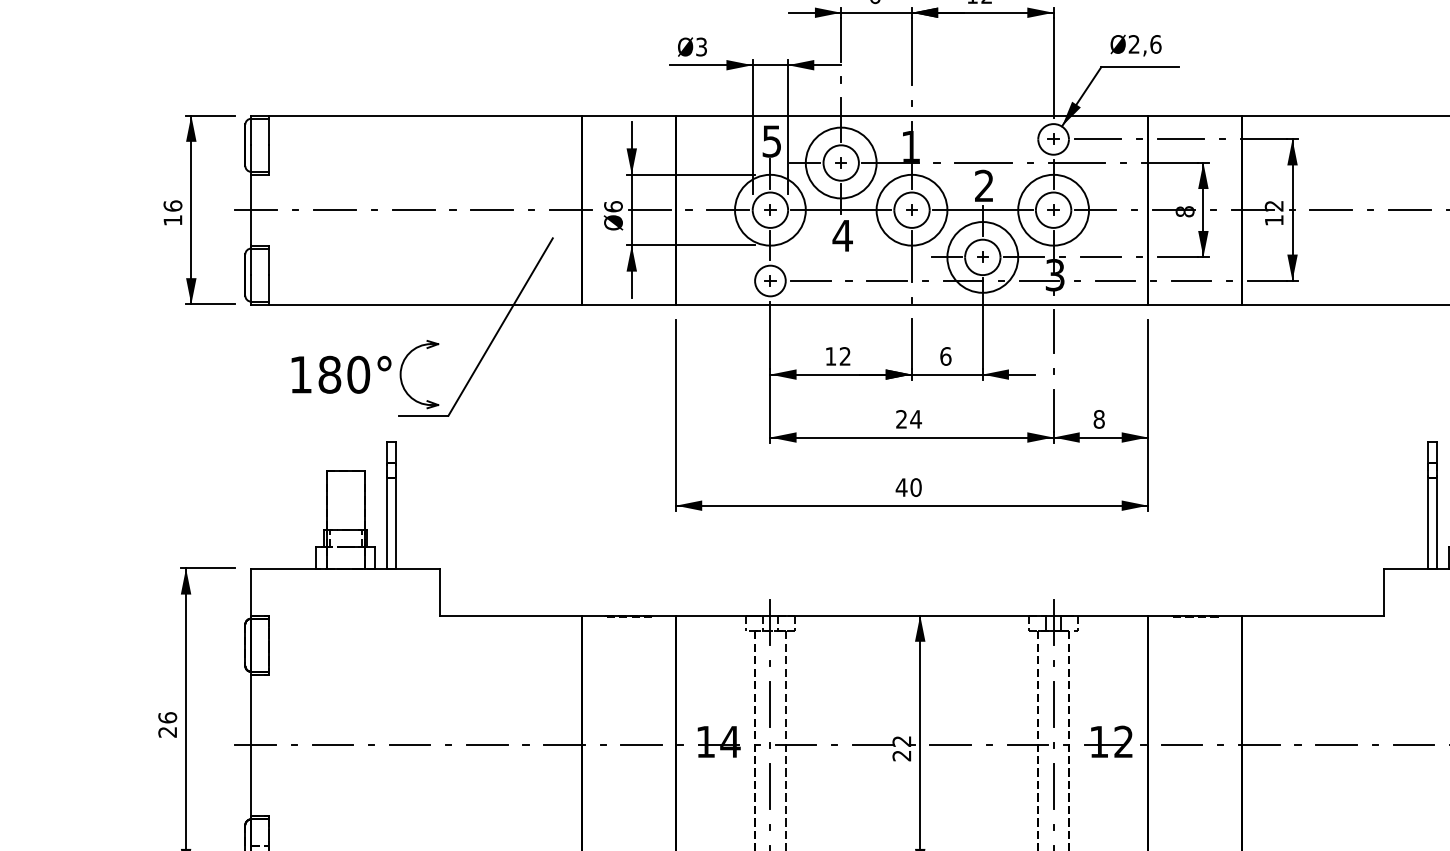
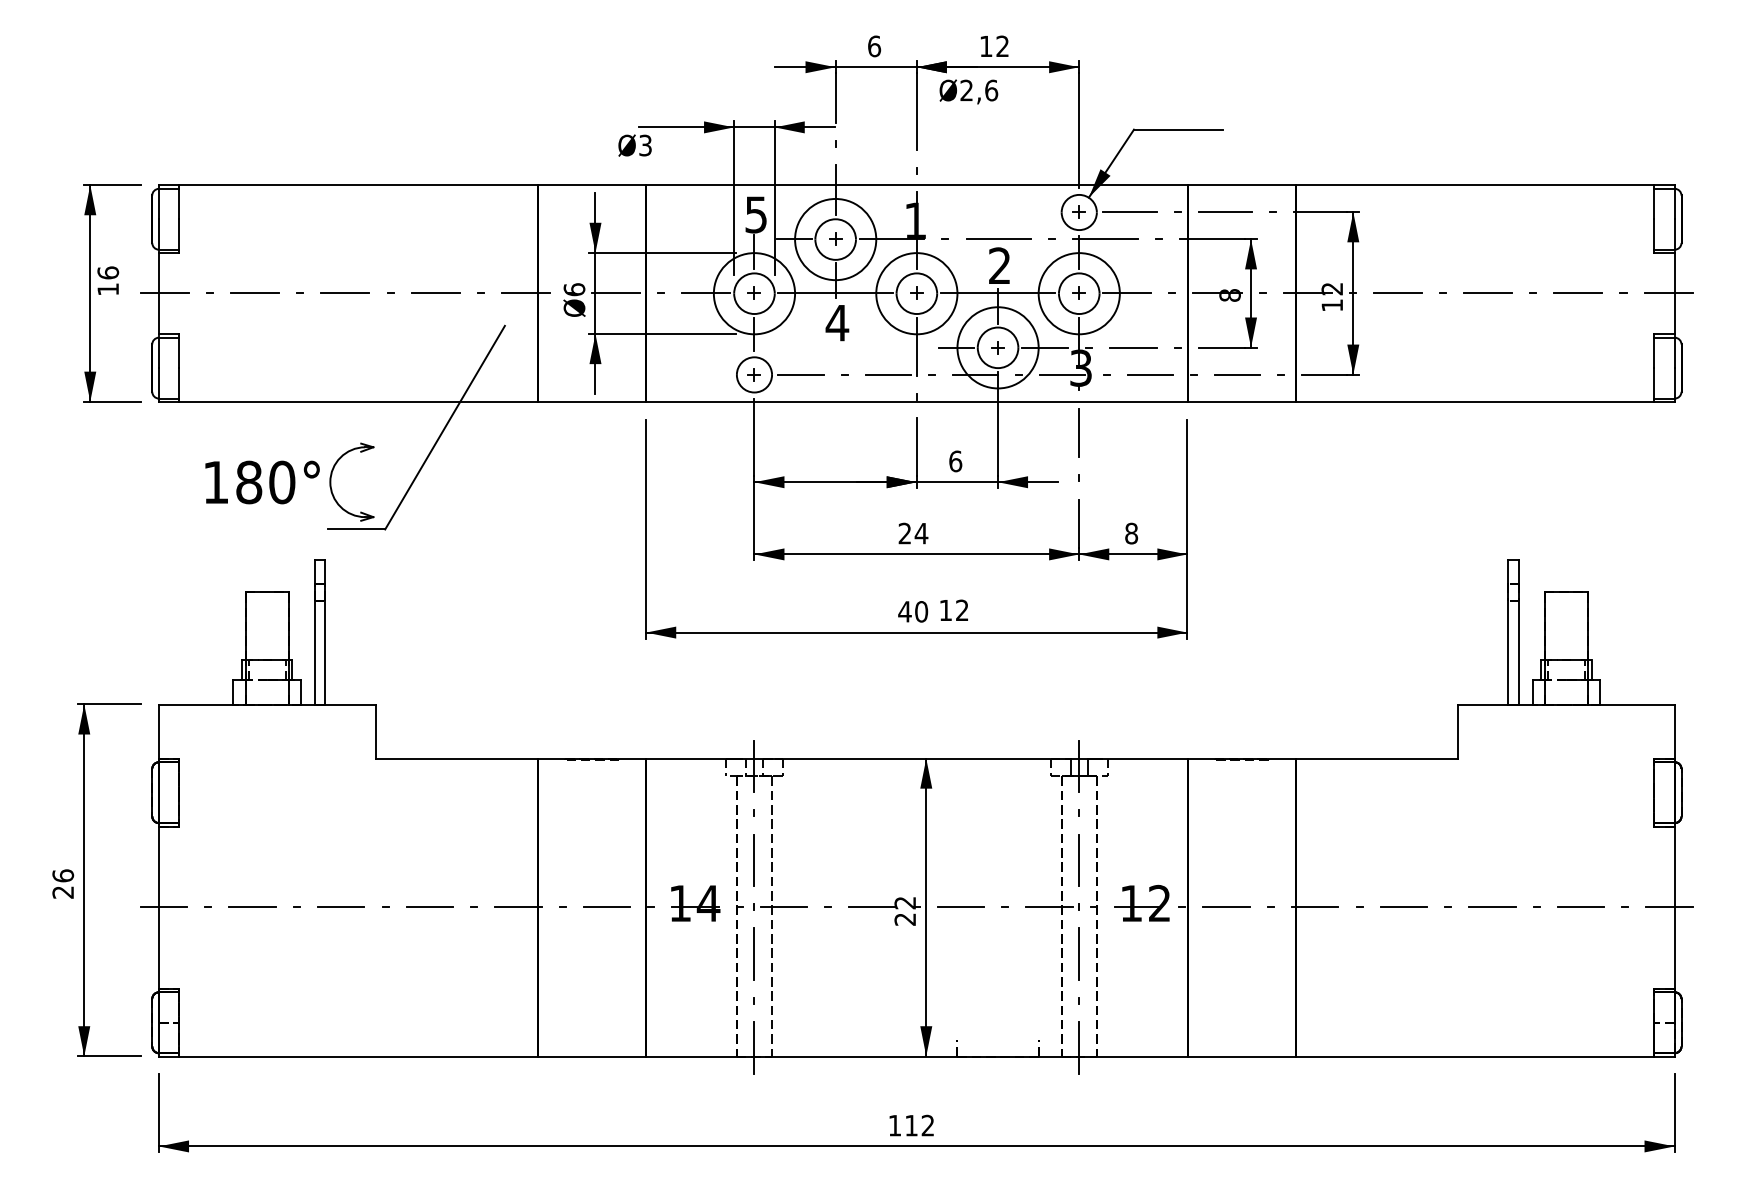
text: (1135, 45) -> (968, 91), moved
text: (691, 46) -> (634, 145), moved
text: (173, 212) -> (108, 280), moved
text: (837, 355) -> (953, 609), moved

